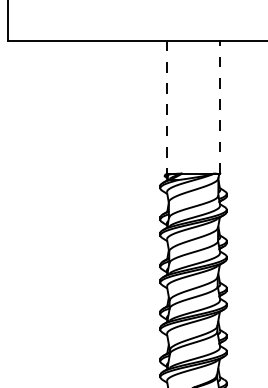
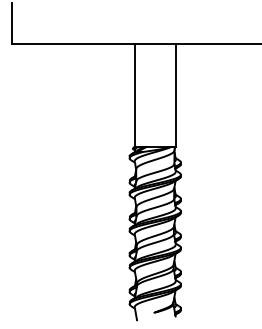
line: (219, 107) -> (175, 95), dashed -> solid
line: (166, 108) -> (134, 96), dashed -> solid

